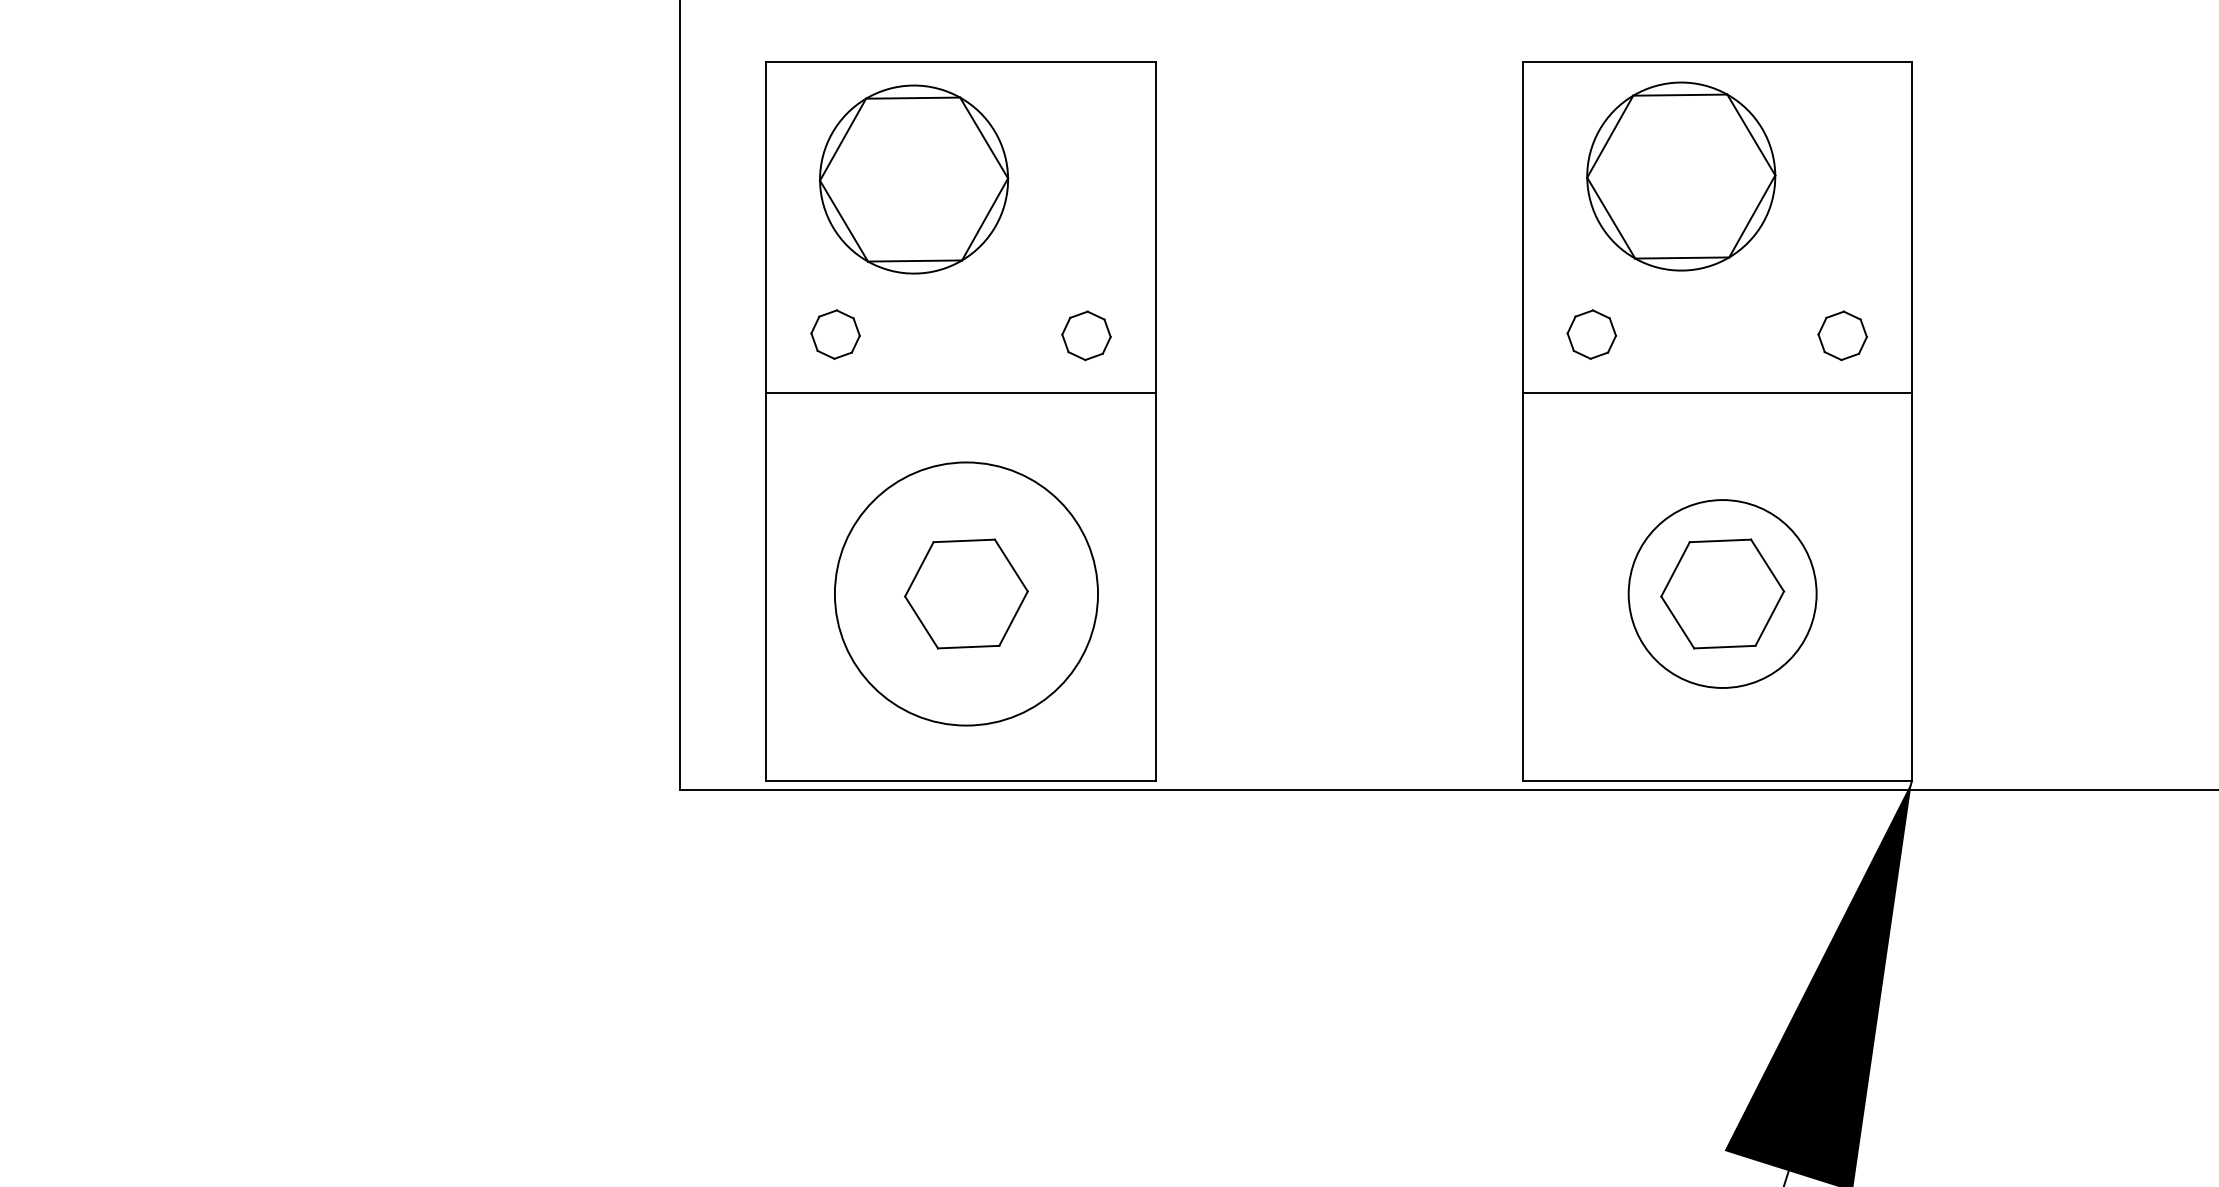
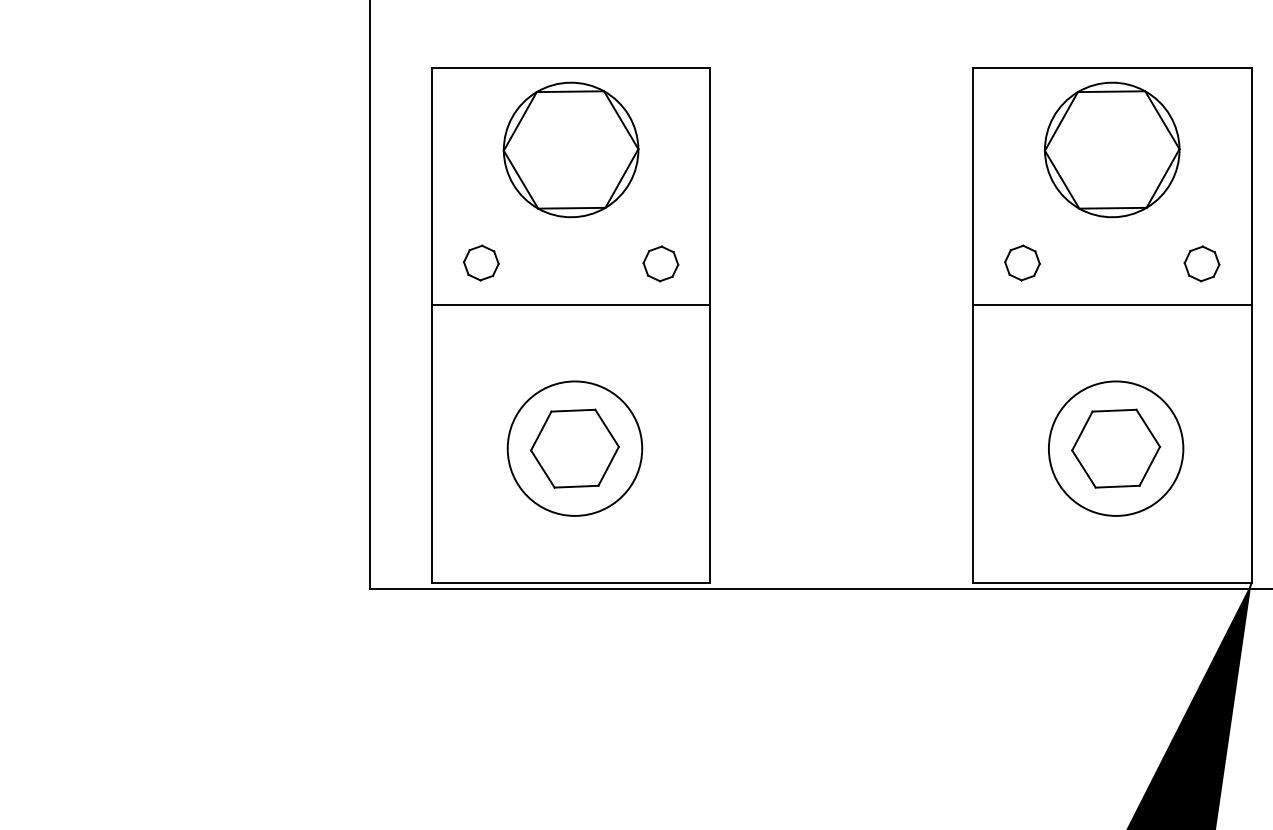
part: (1681, 176) -> (1112, 149), moved
part: (913, 179) -> (570, 149), moved
circle: (966, 593) -> (575, 448), size x0.71

